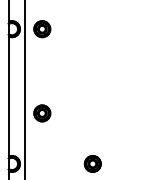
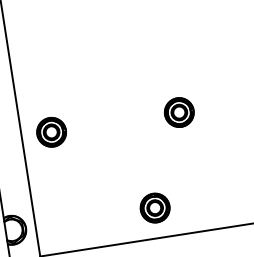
part: (114, 113) -> (179, 112), added

